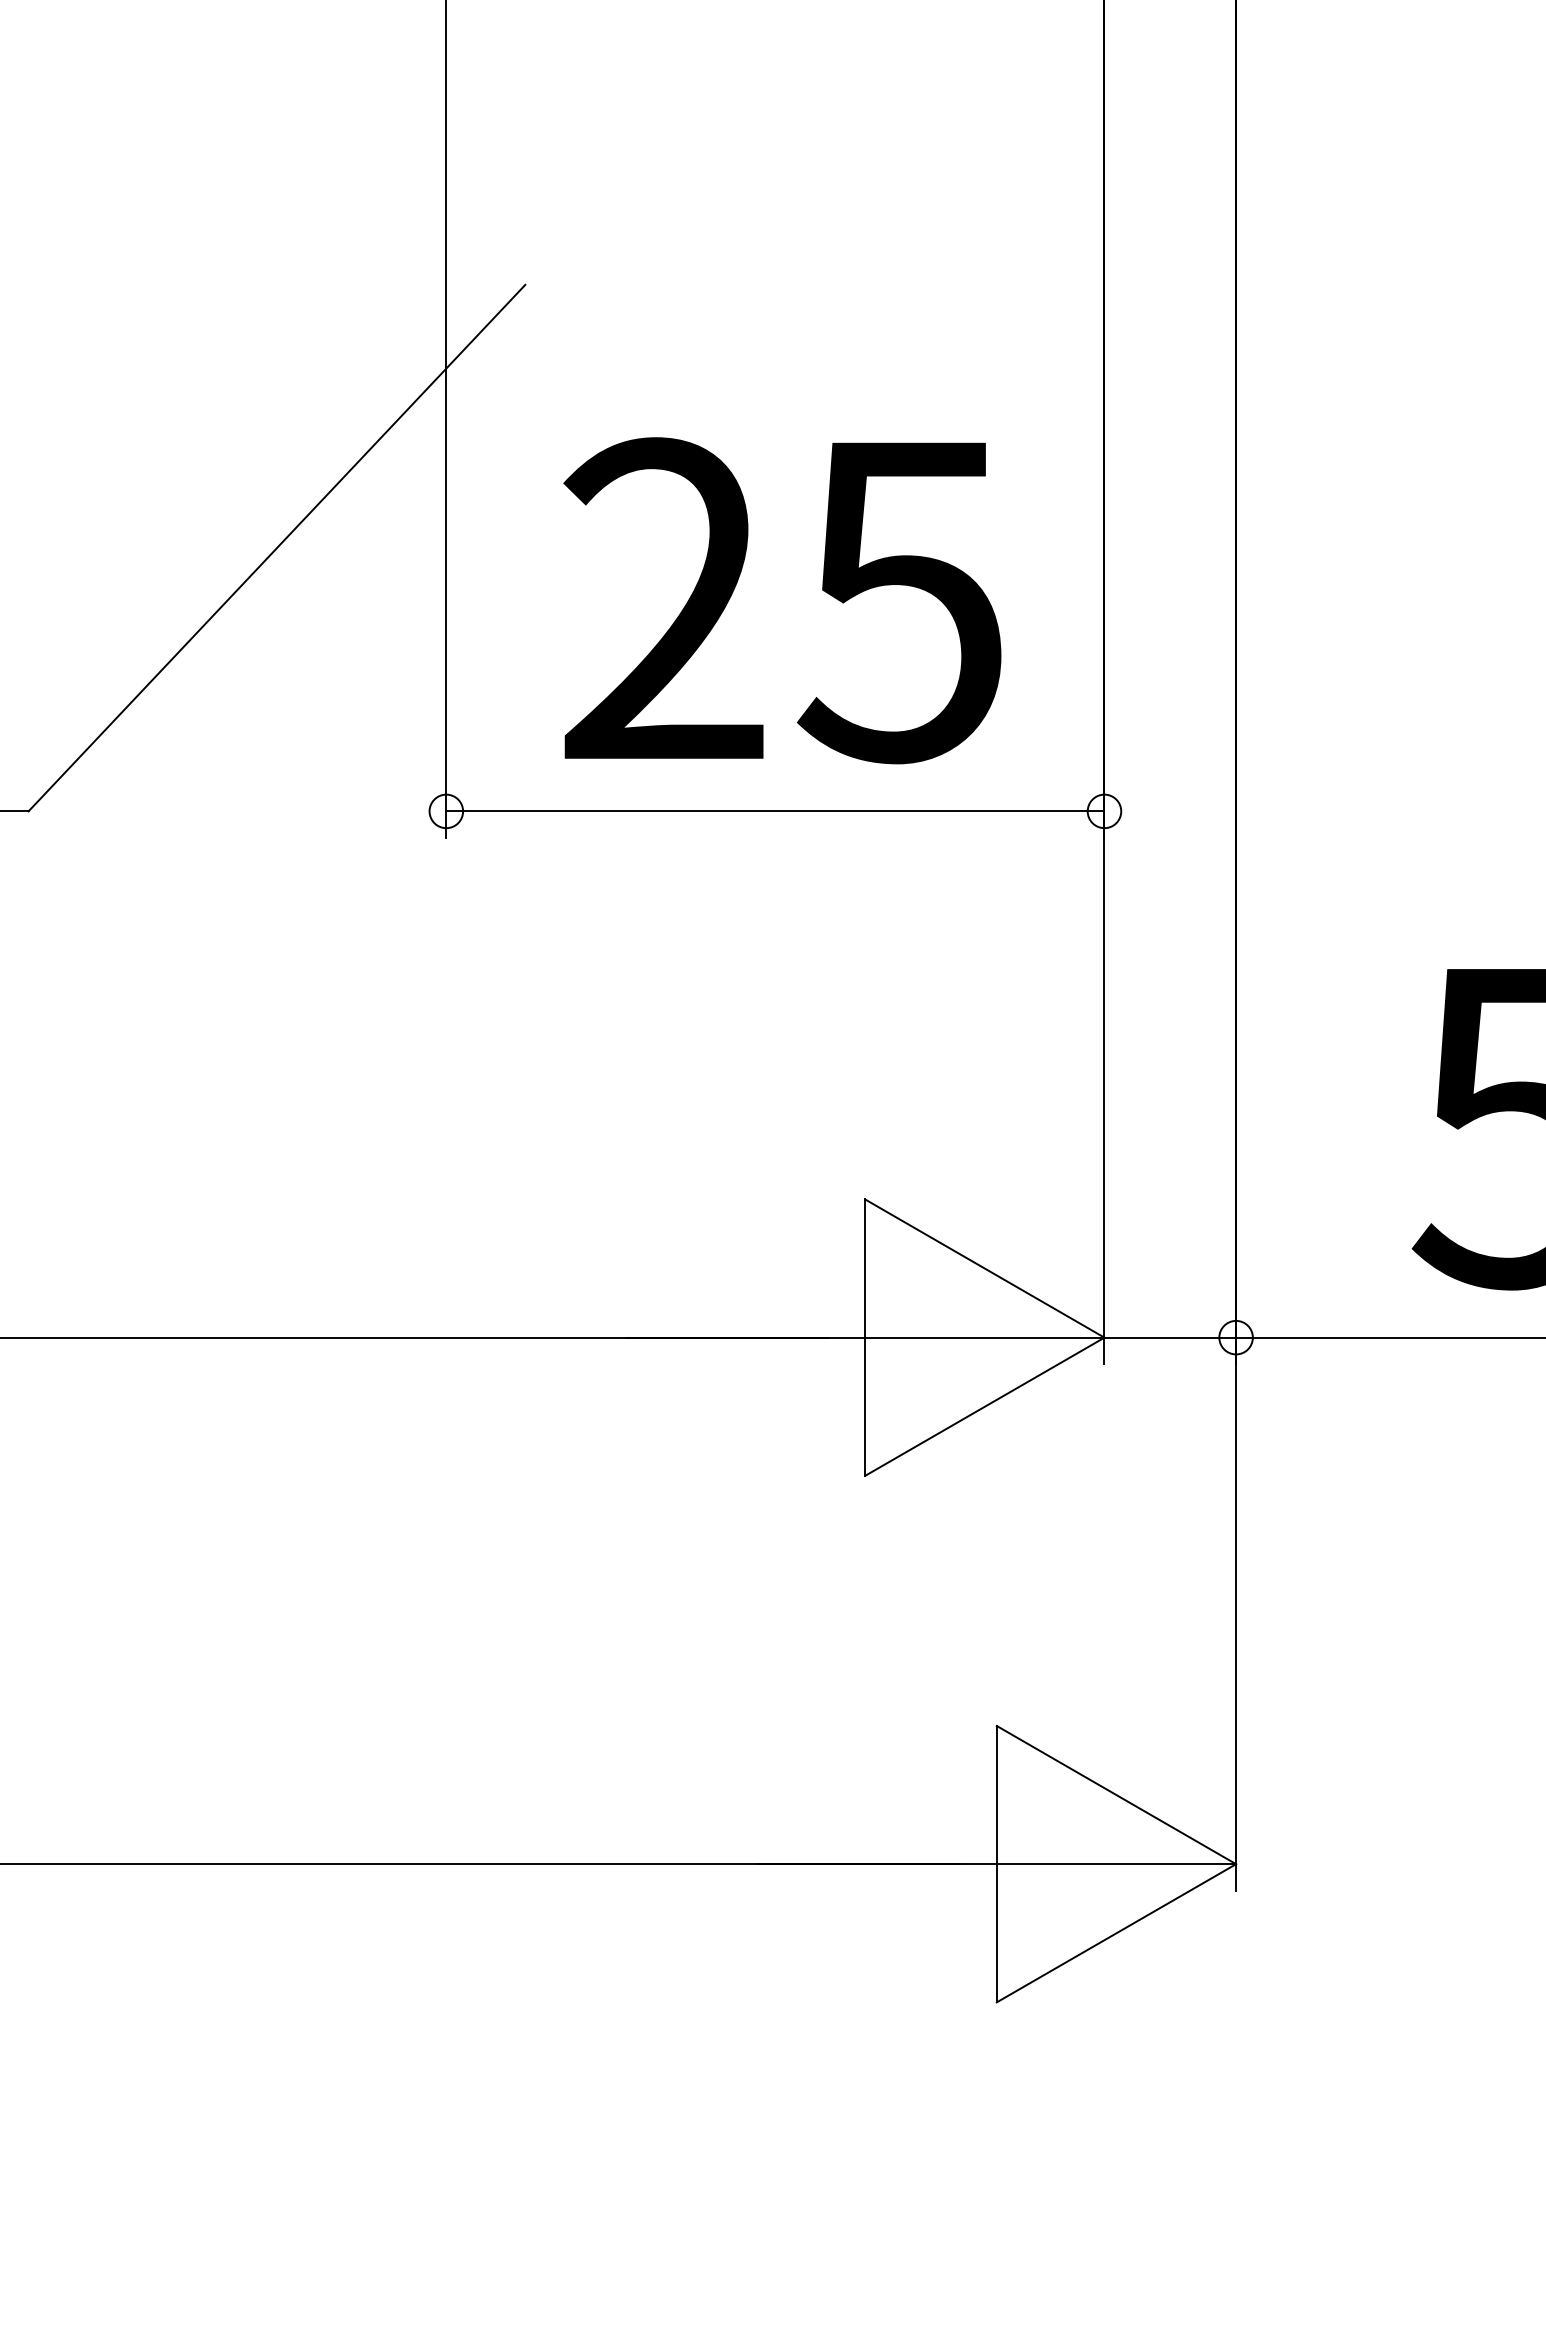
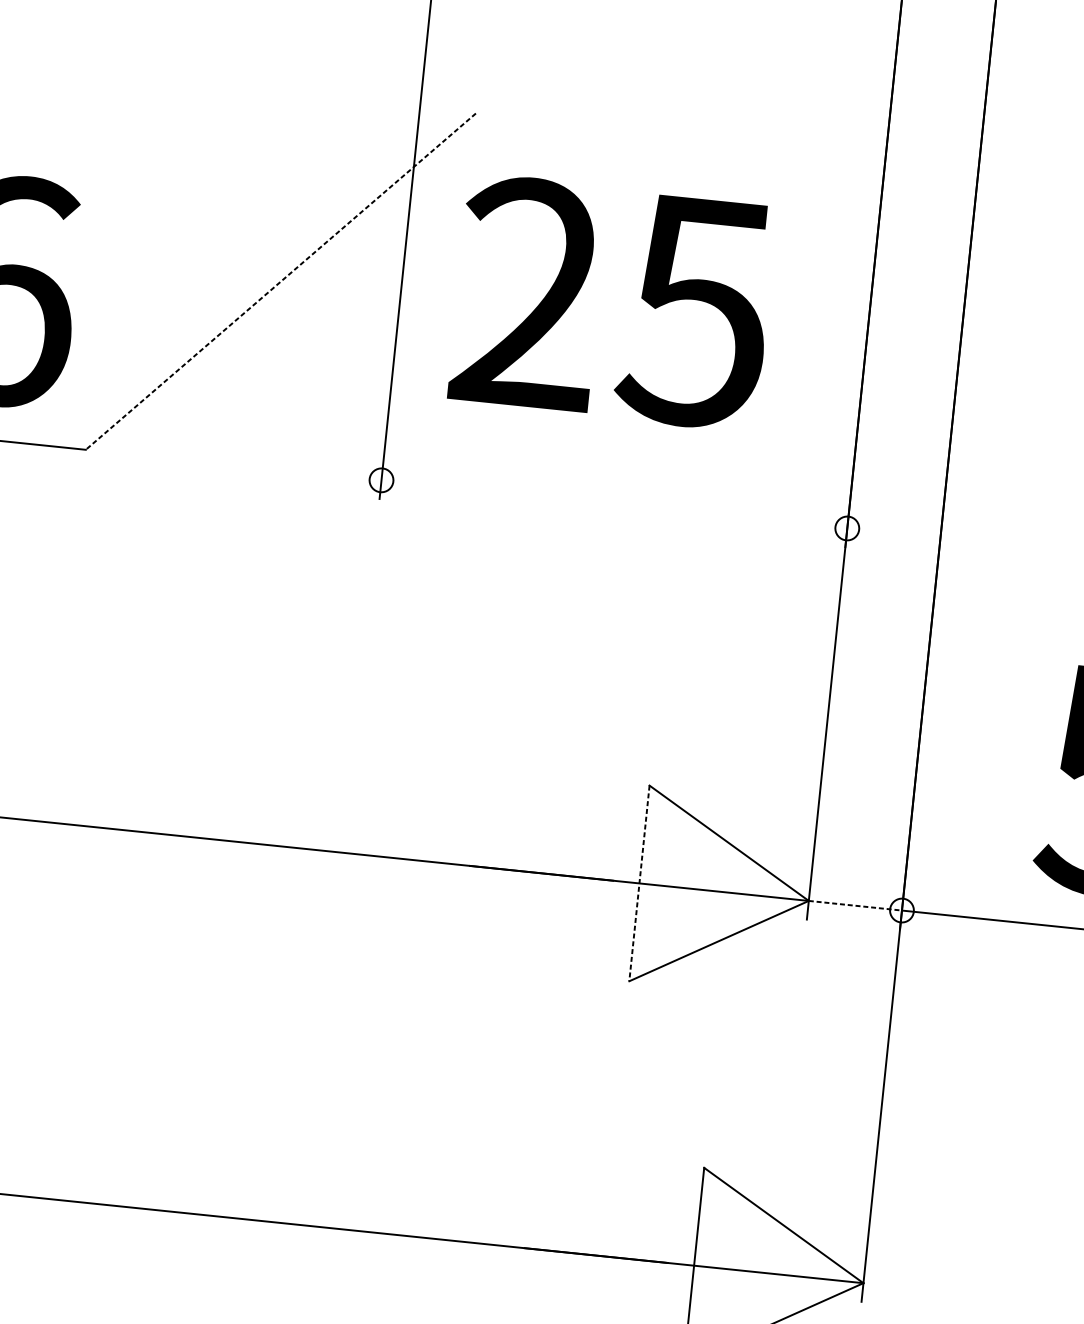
line: (276, 548) -> (280, 281), solid -> dashed
text: (782, 600) -> (612, 302), moved
line: (775, 811) -> (614, 504), removed
line: (1170, 1337) -> (855, 905), solid -> dashed
line: (865, 1338) -> (639, 884), solid -> dashed

